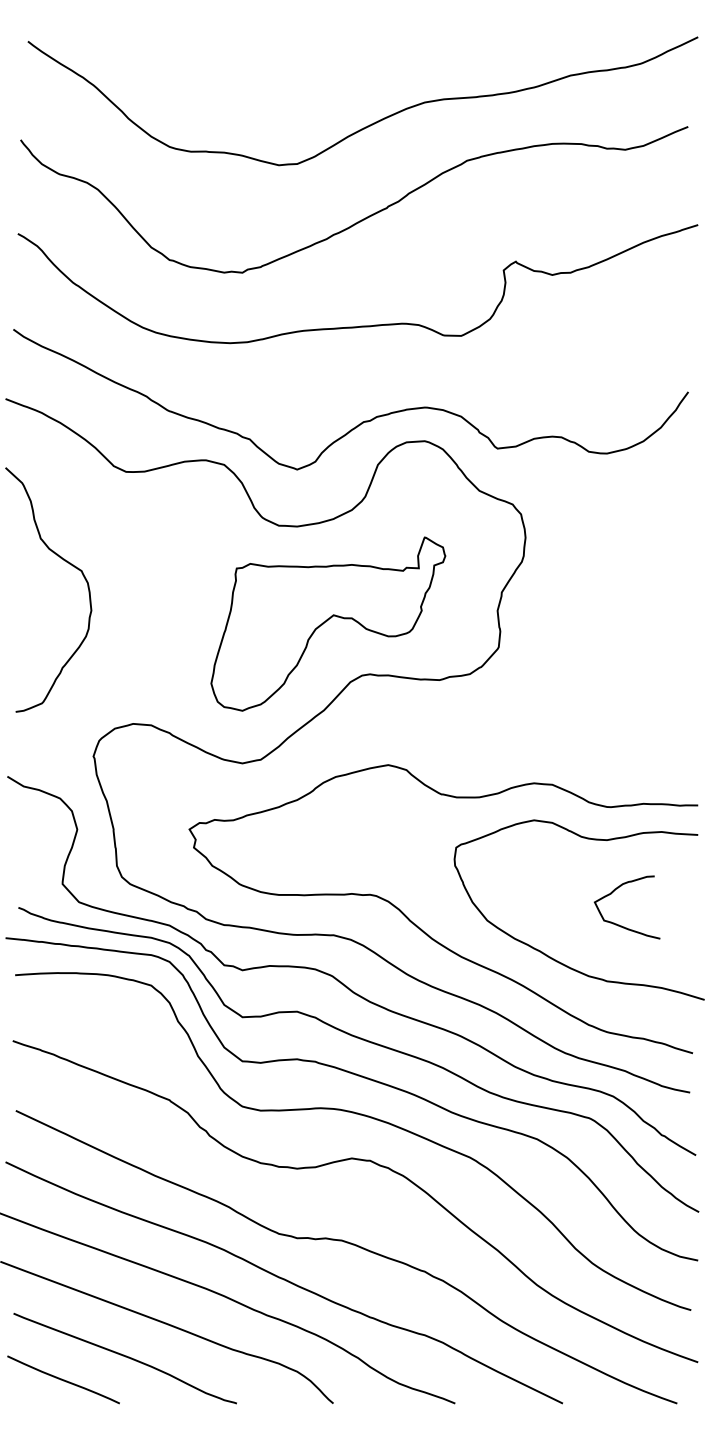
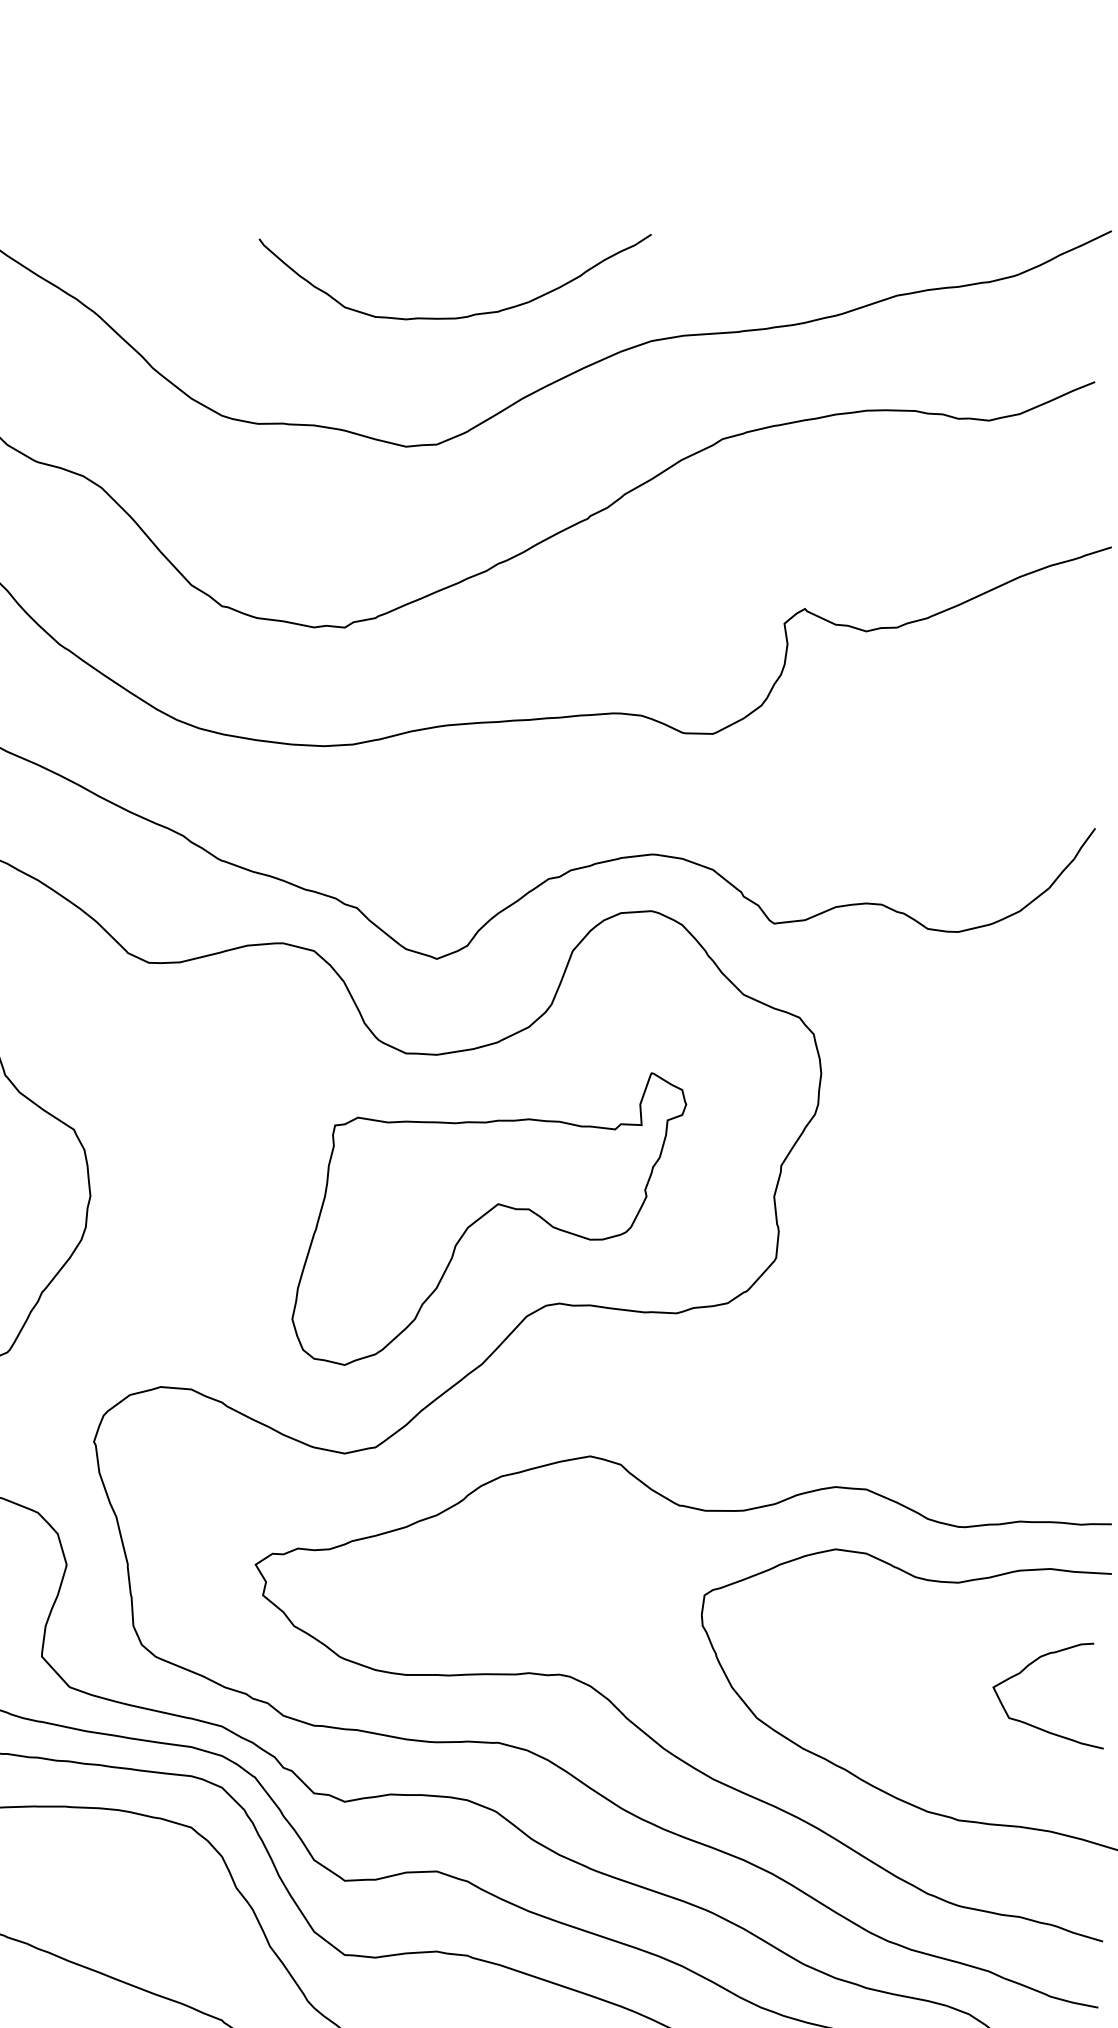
curve: (310, 87) -> (459, 315), added
curve: (619, 924) -> (1034, 1724), moved

